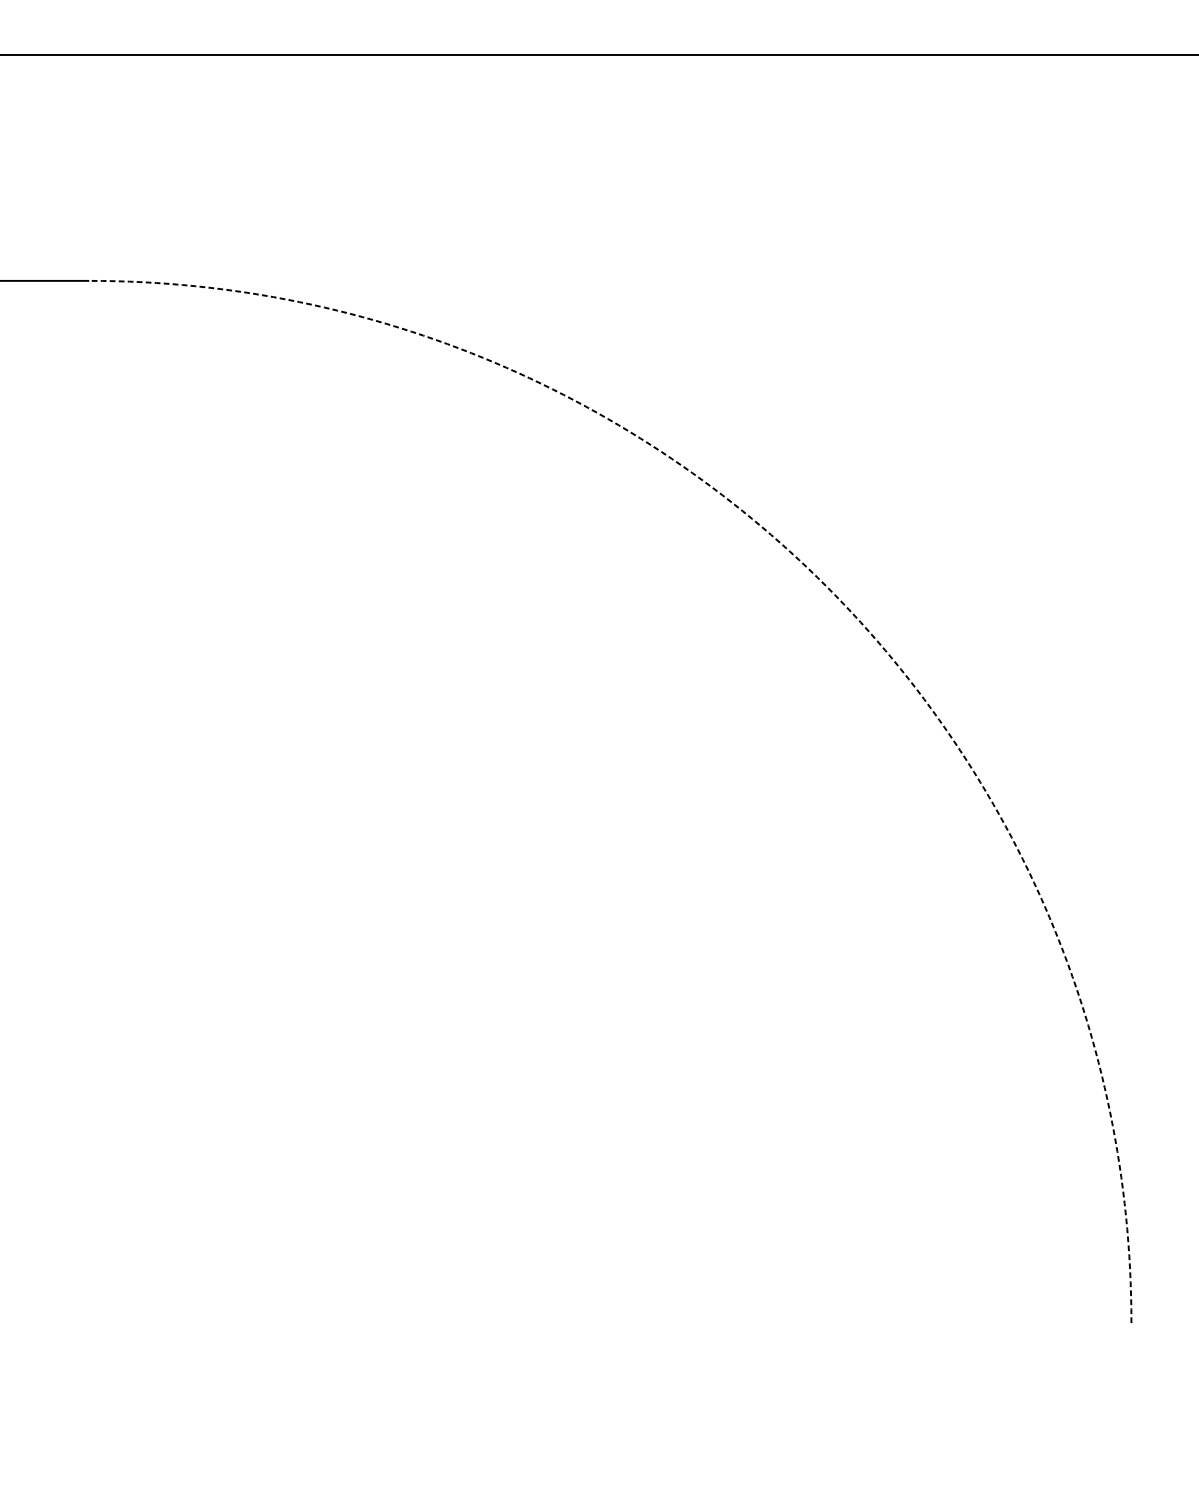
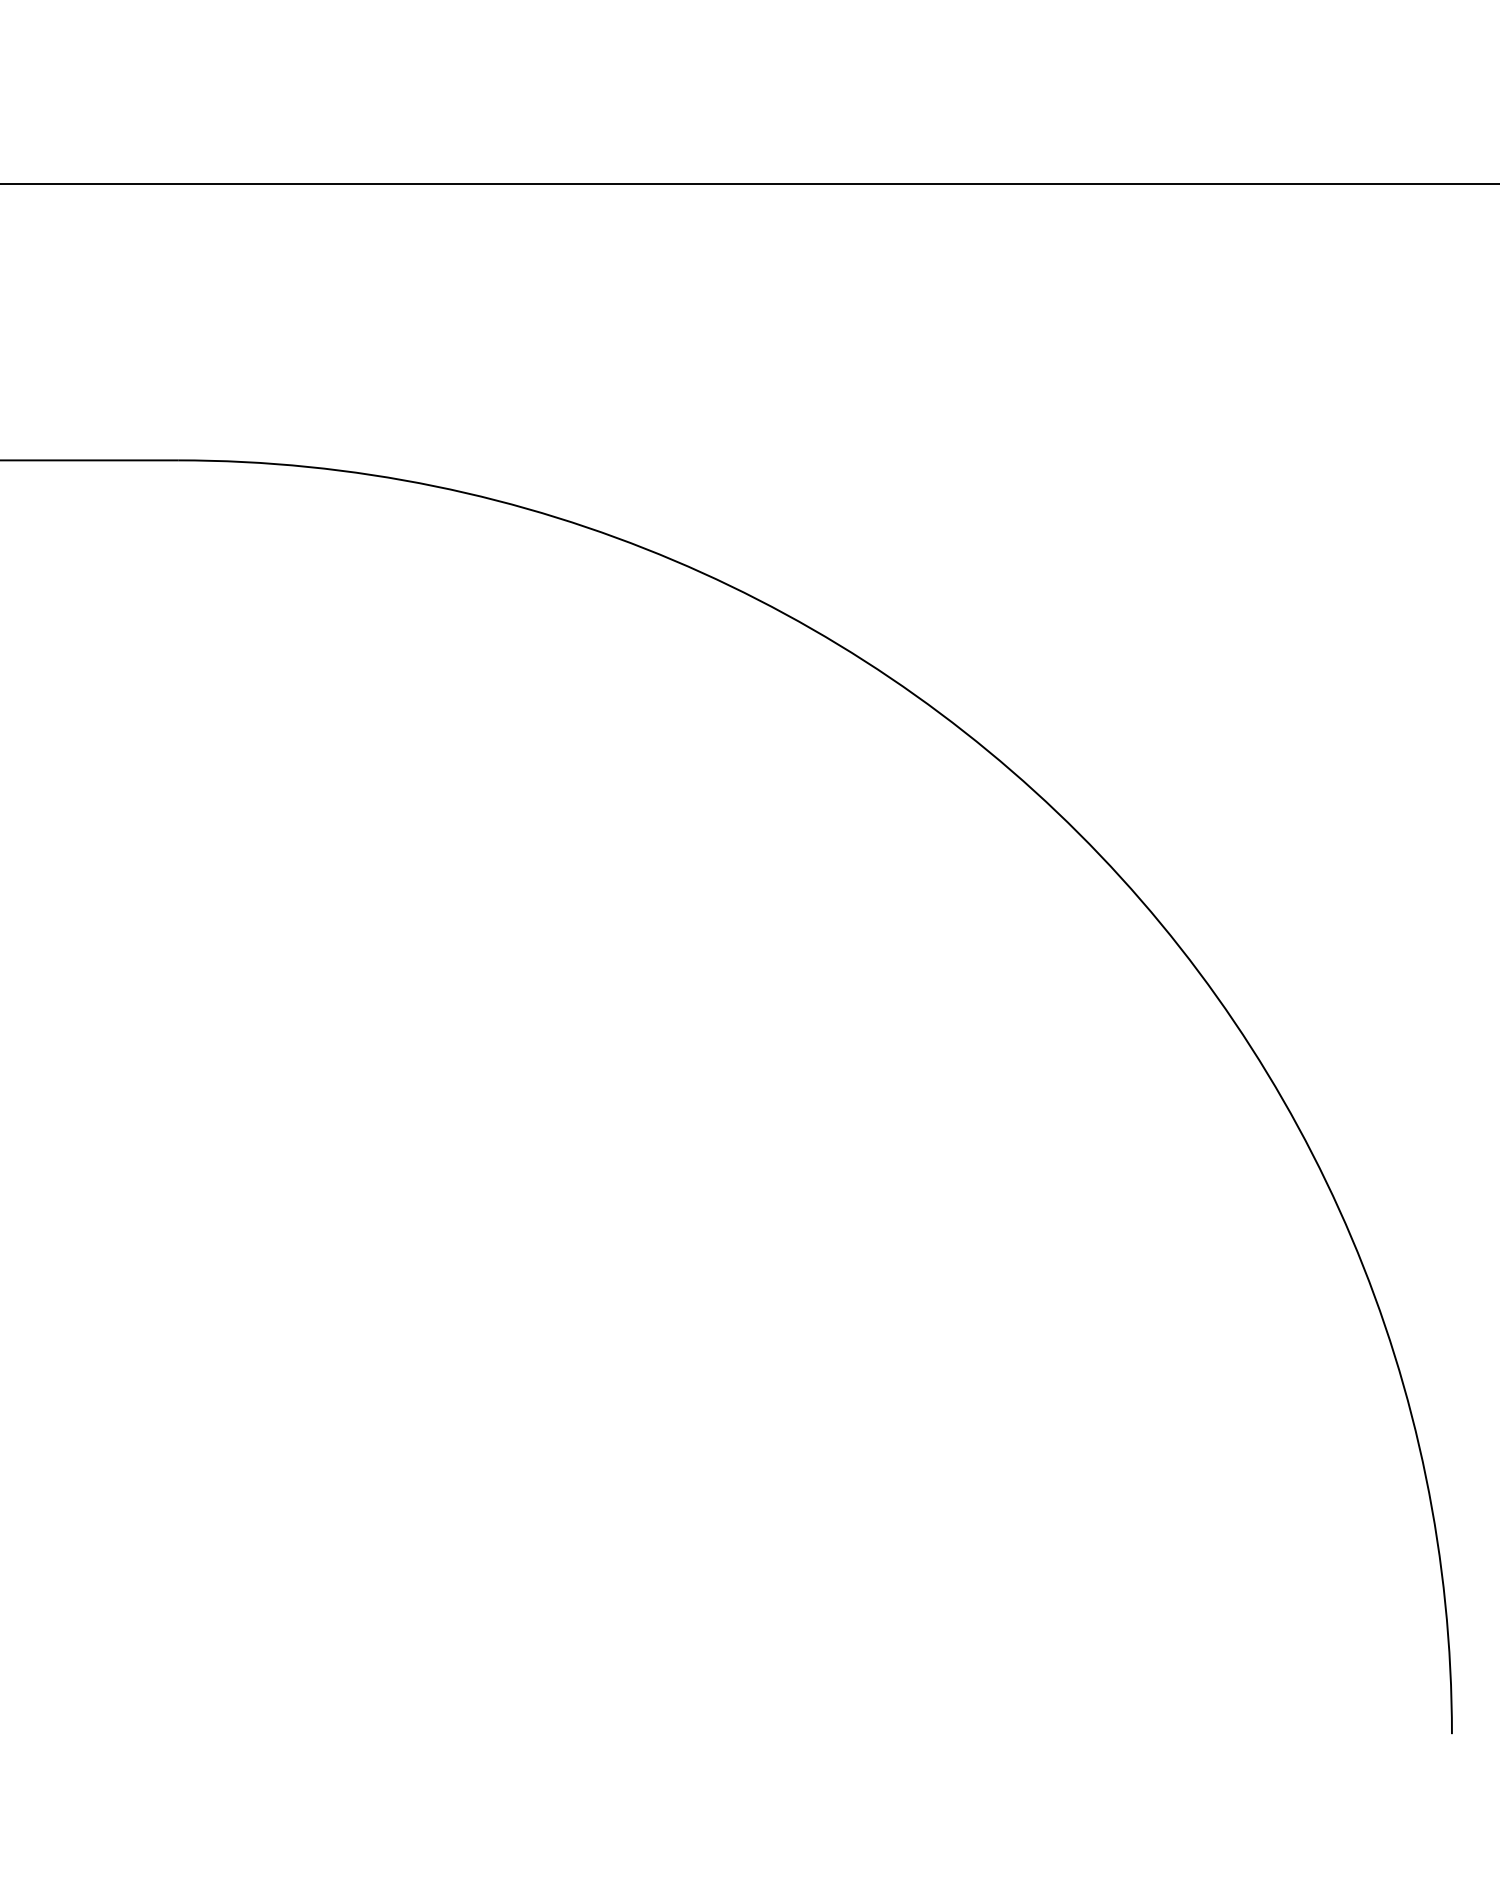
arc: (825, 586) -> (1078, 833), dashed -> solid

